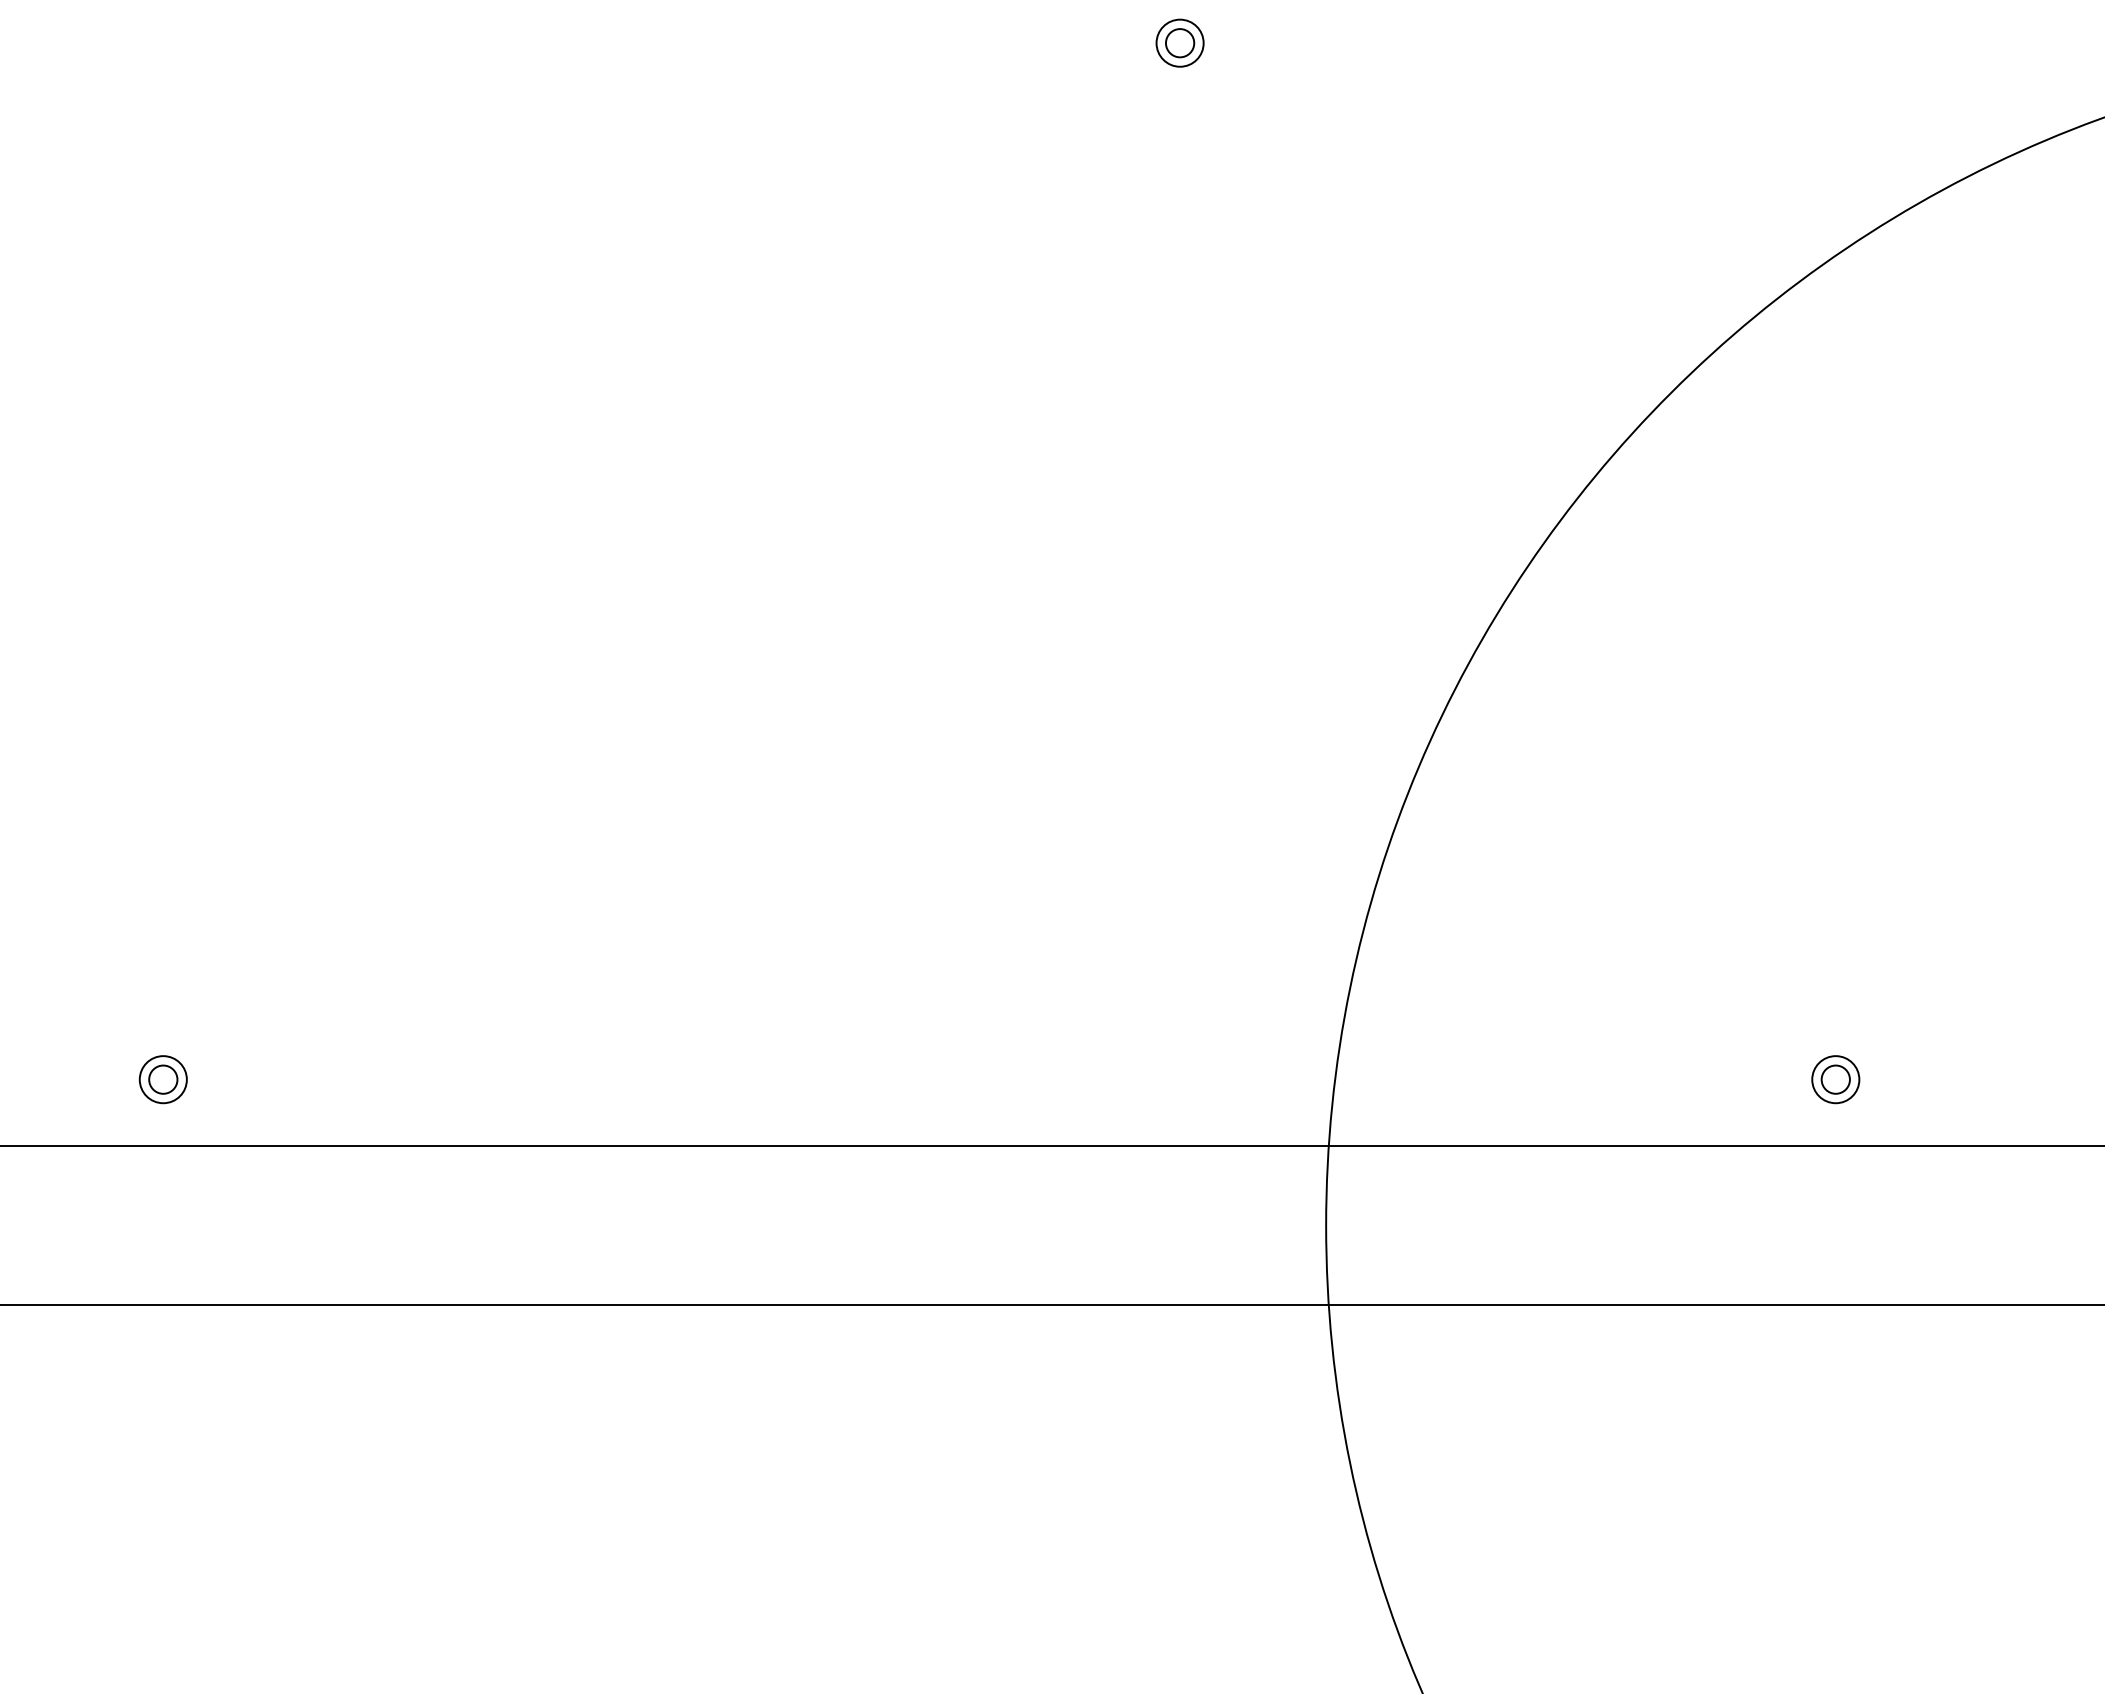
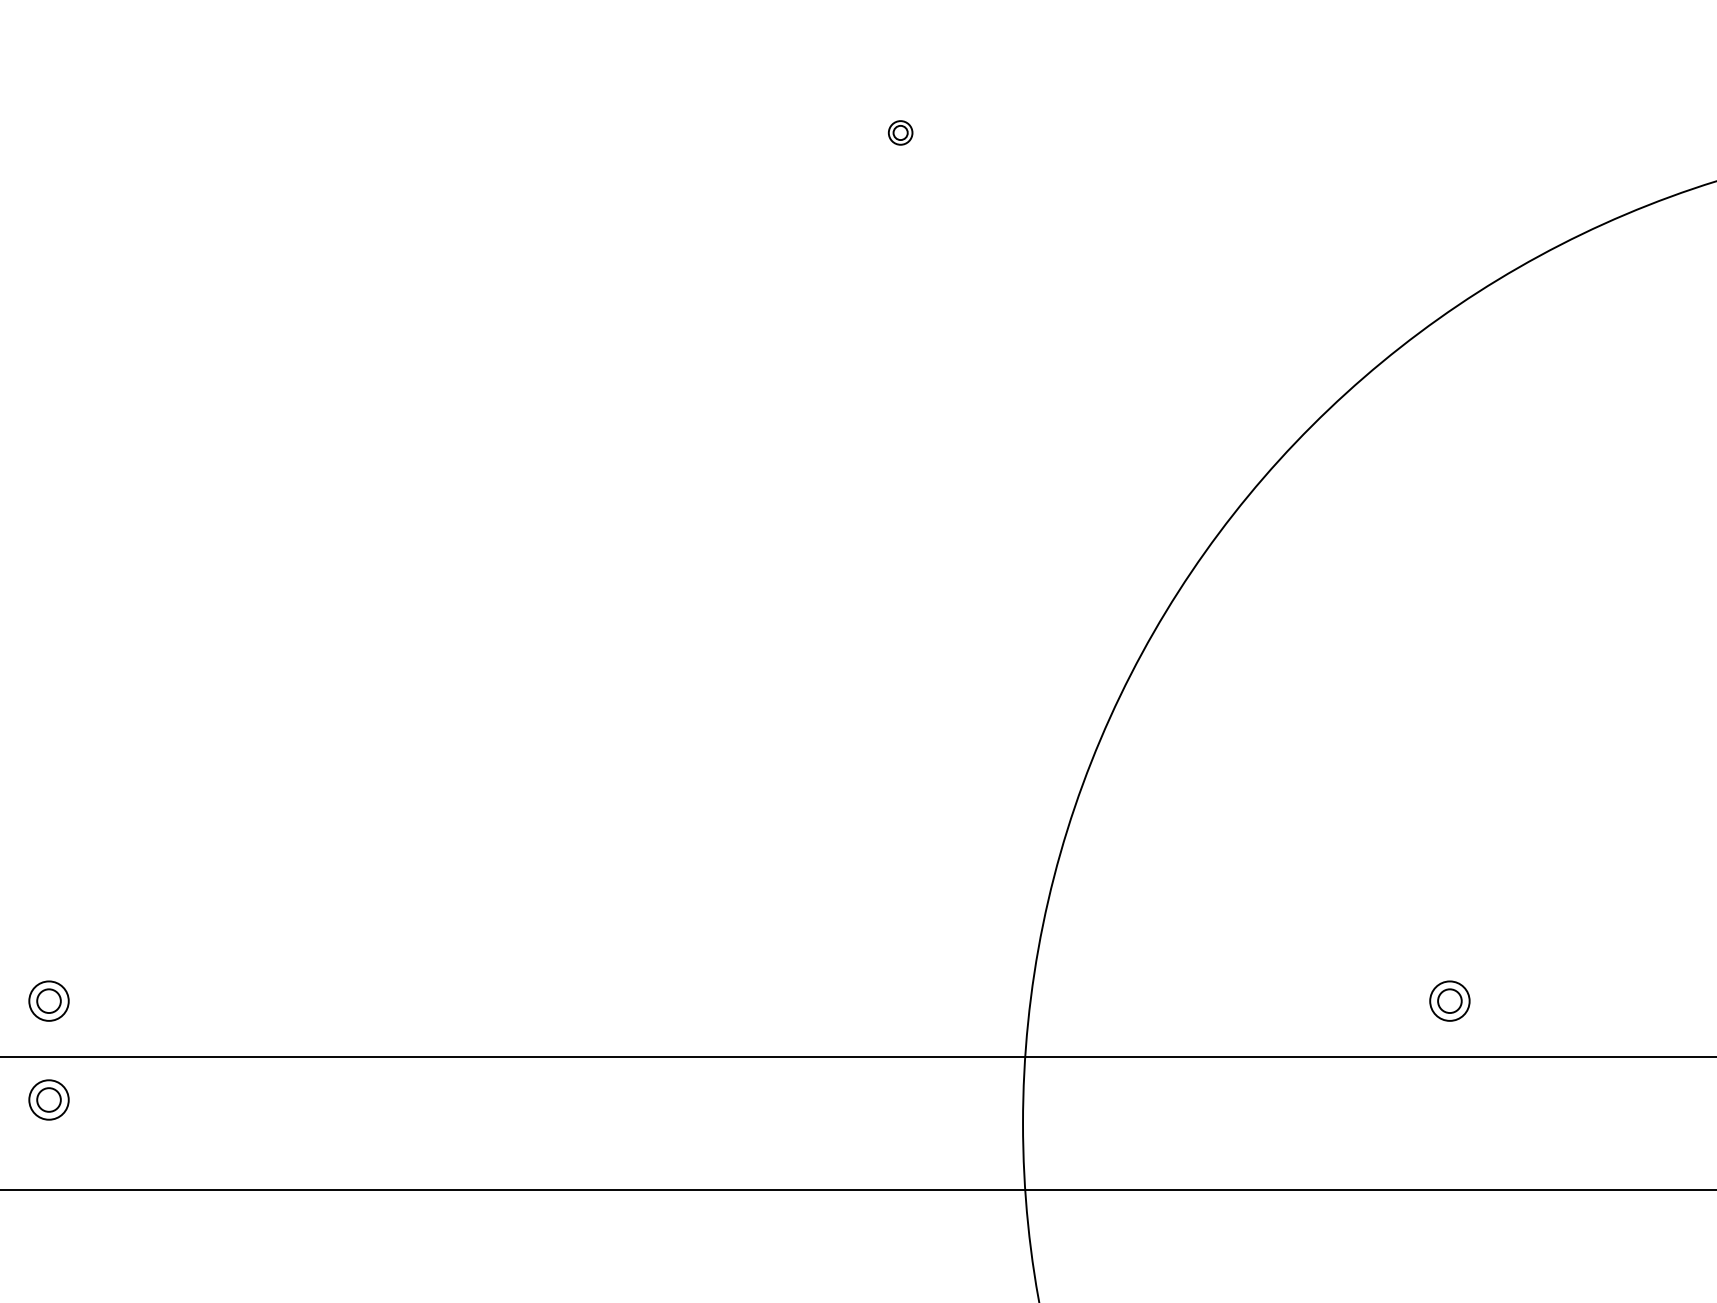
part: (1179, 42) -> (900, 132), size x0.6
part: (162, 1197) -> (48, 1099), added

